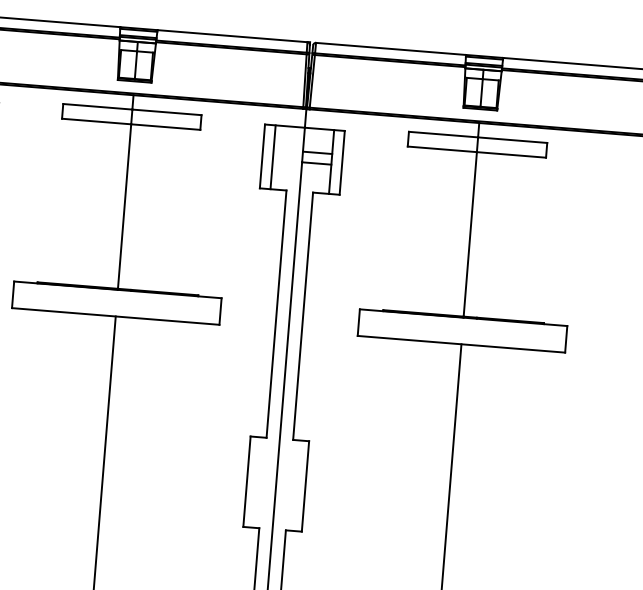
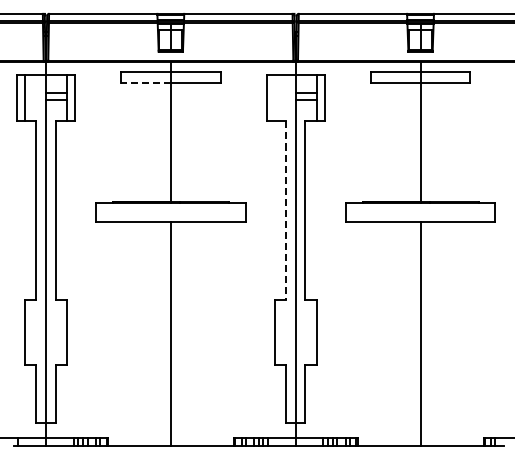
line: (96, 120) -> (145, 82), solid -> dashed
line: (273, 157) -> (274, 98), removed
line: (277, 315) -> (286, 211), solid -> dashed

